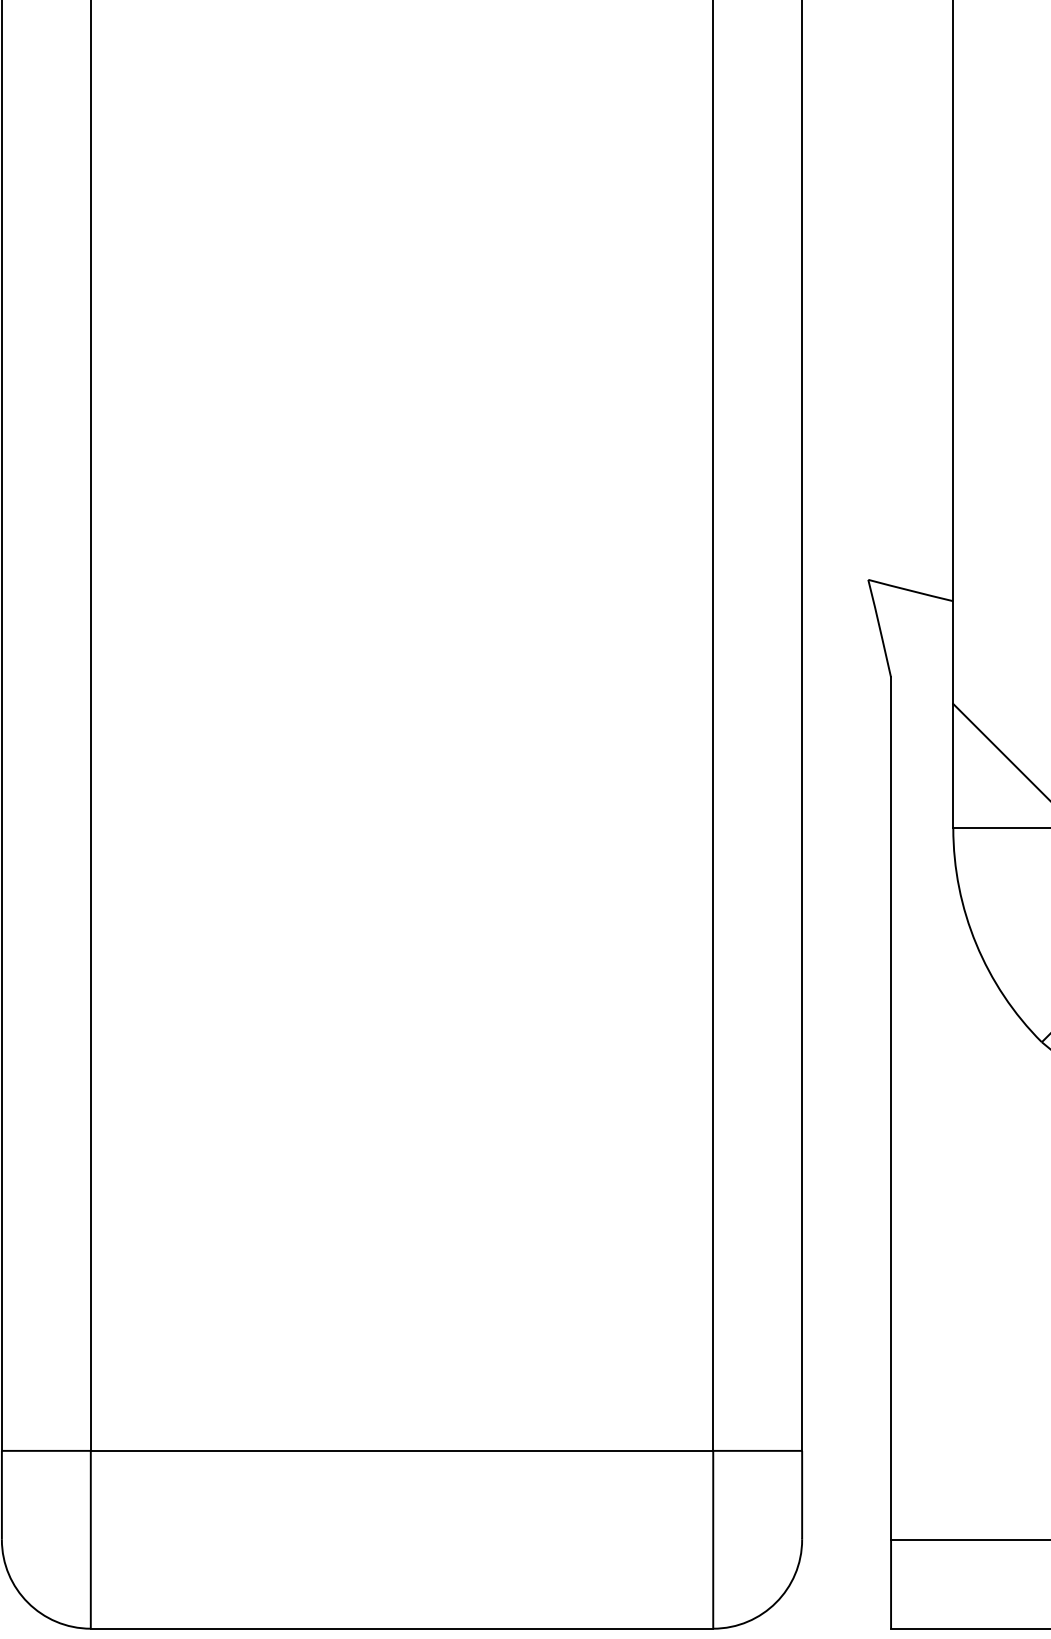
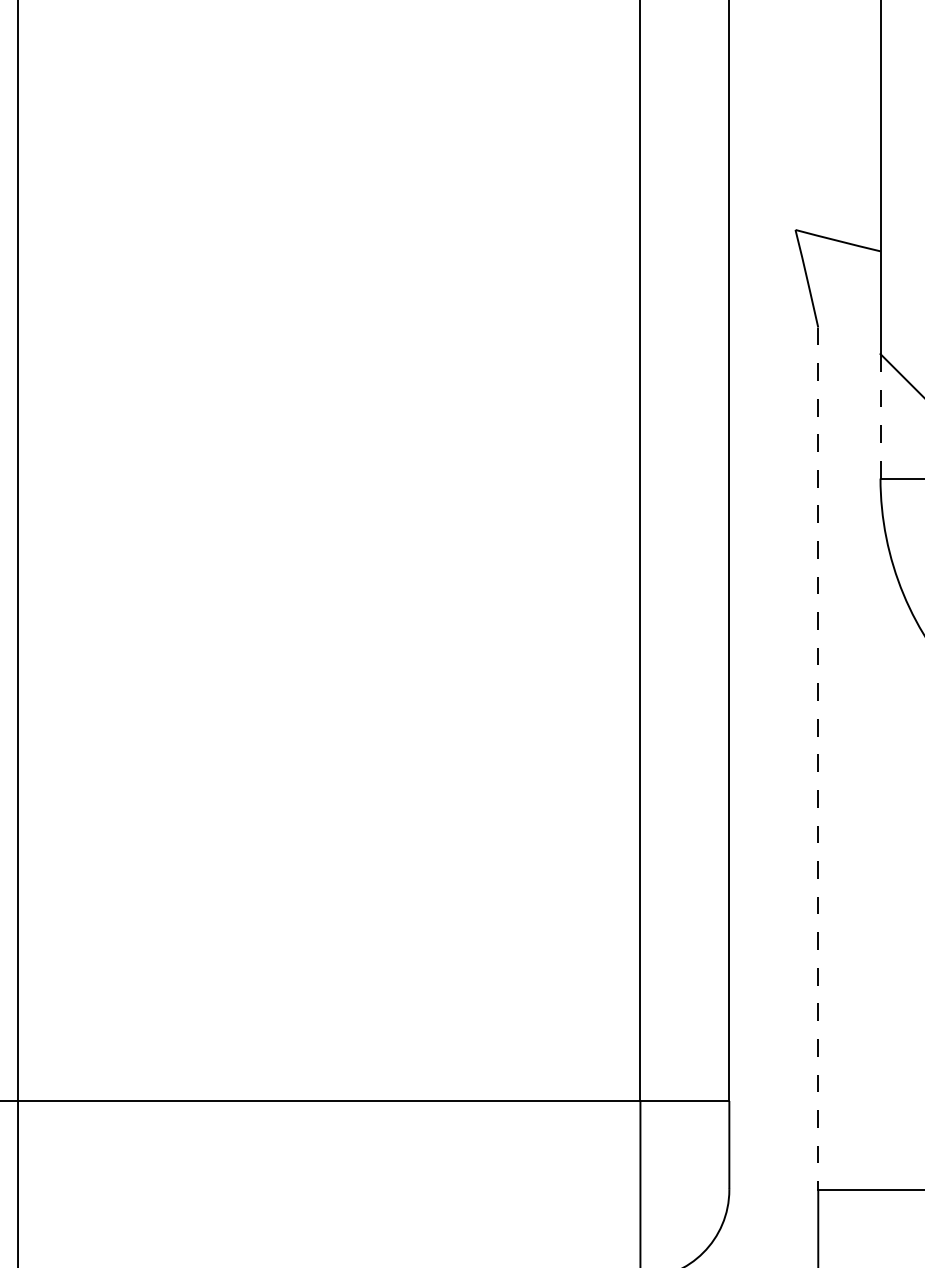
line: (953, 765) -> (880, 415), solid -> dashed
line: (891, 1109) -> (818, 759), solid -> dashed

